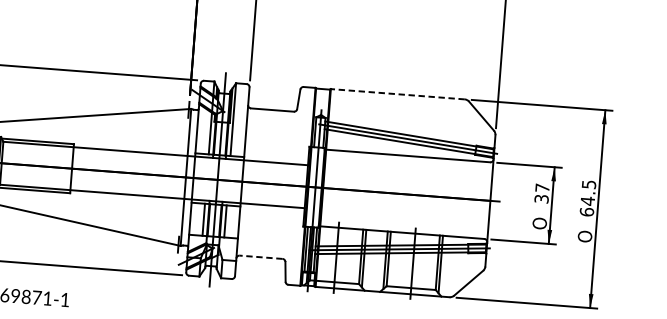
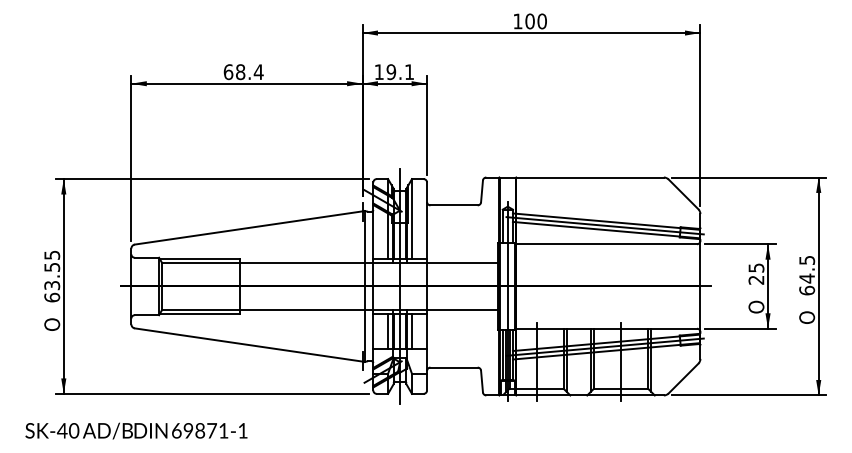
line: (398, 94) -> (590, 177), dashed -> solid
text: (542, 193) -> (756, 273), 37 -> 25
line: (261, 257) -> (454, 367), dashed -> solid

